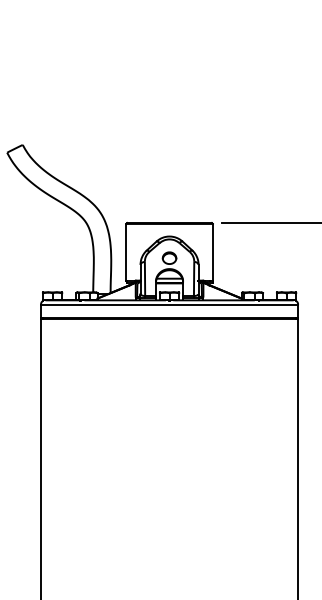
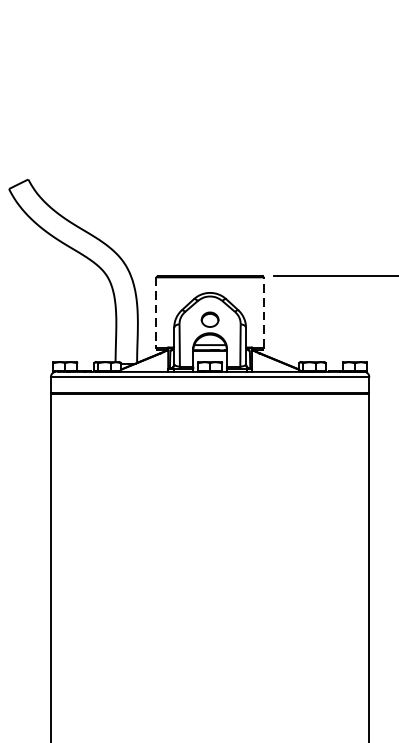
line: (212, 251) -> (263, 311), solid -> dashed
line: (126, 252) -> (156, 312), solid -> dashed

